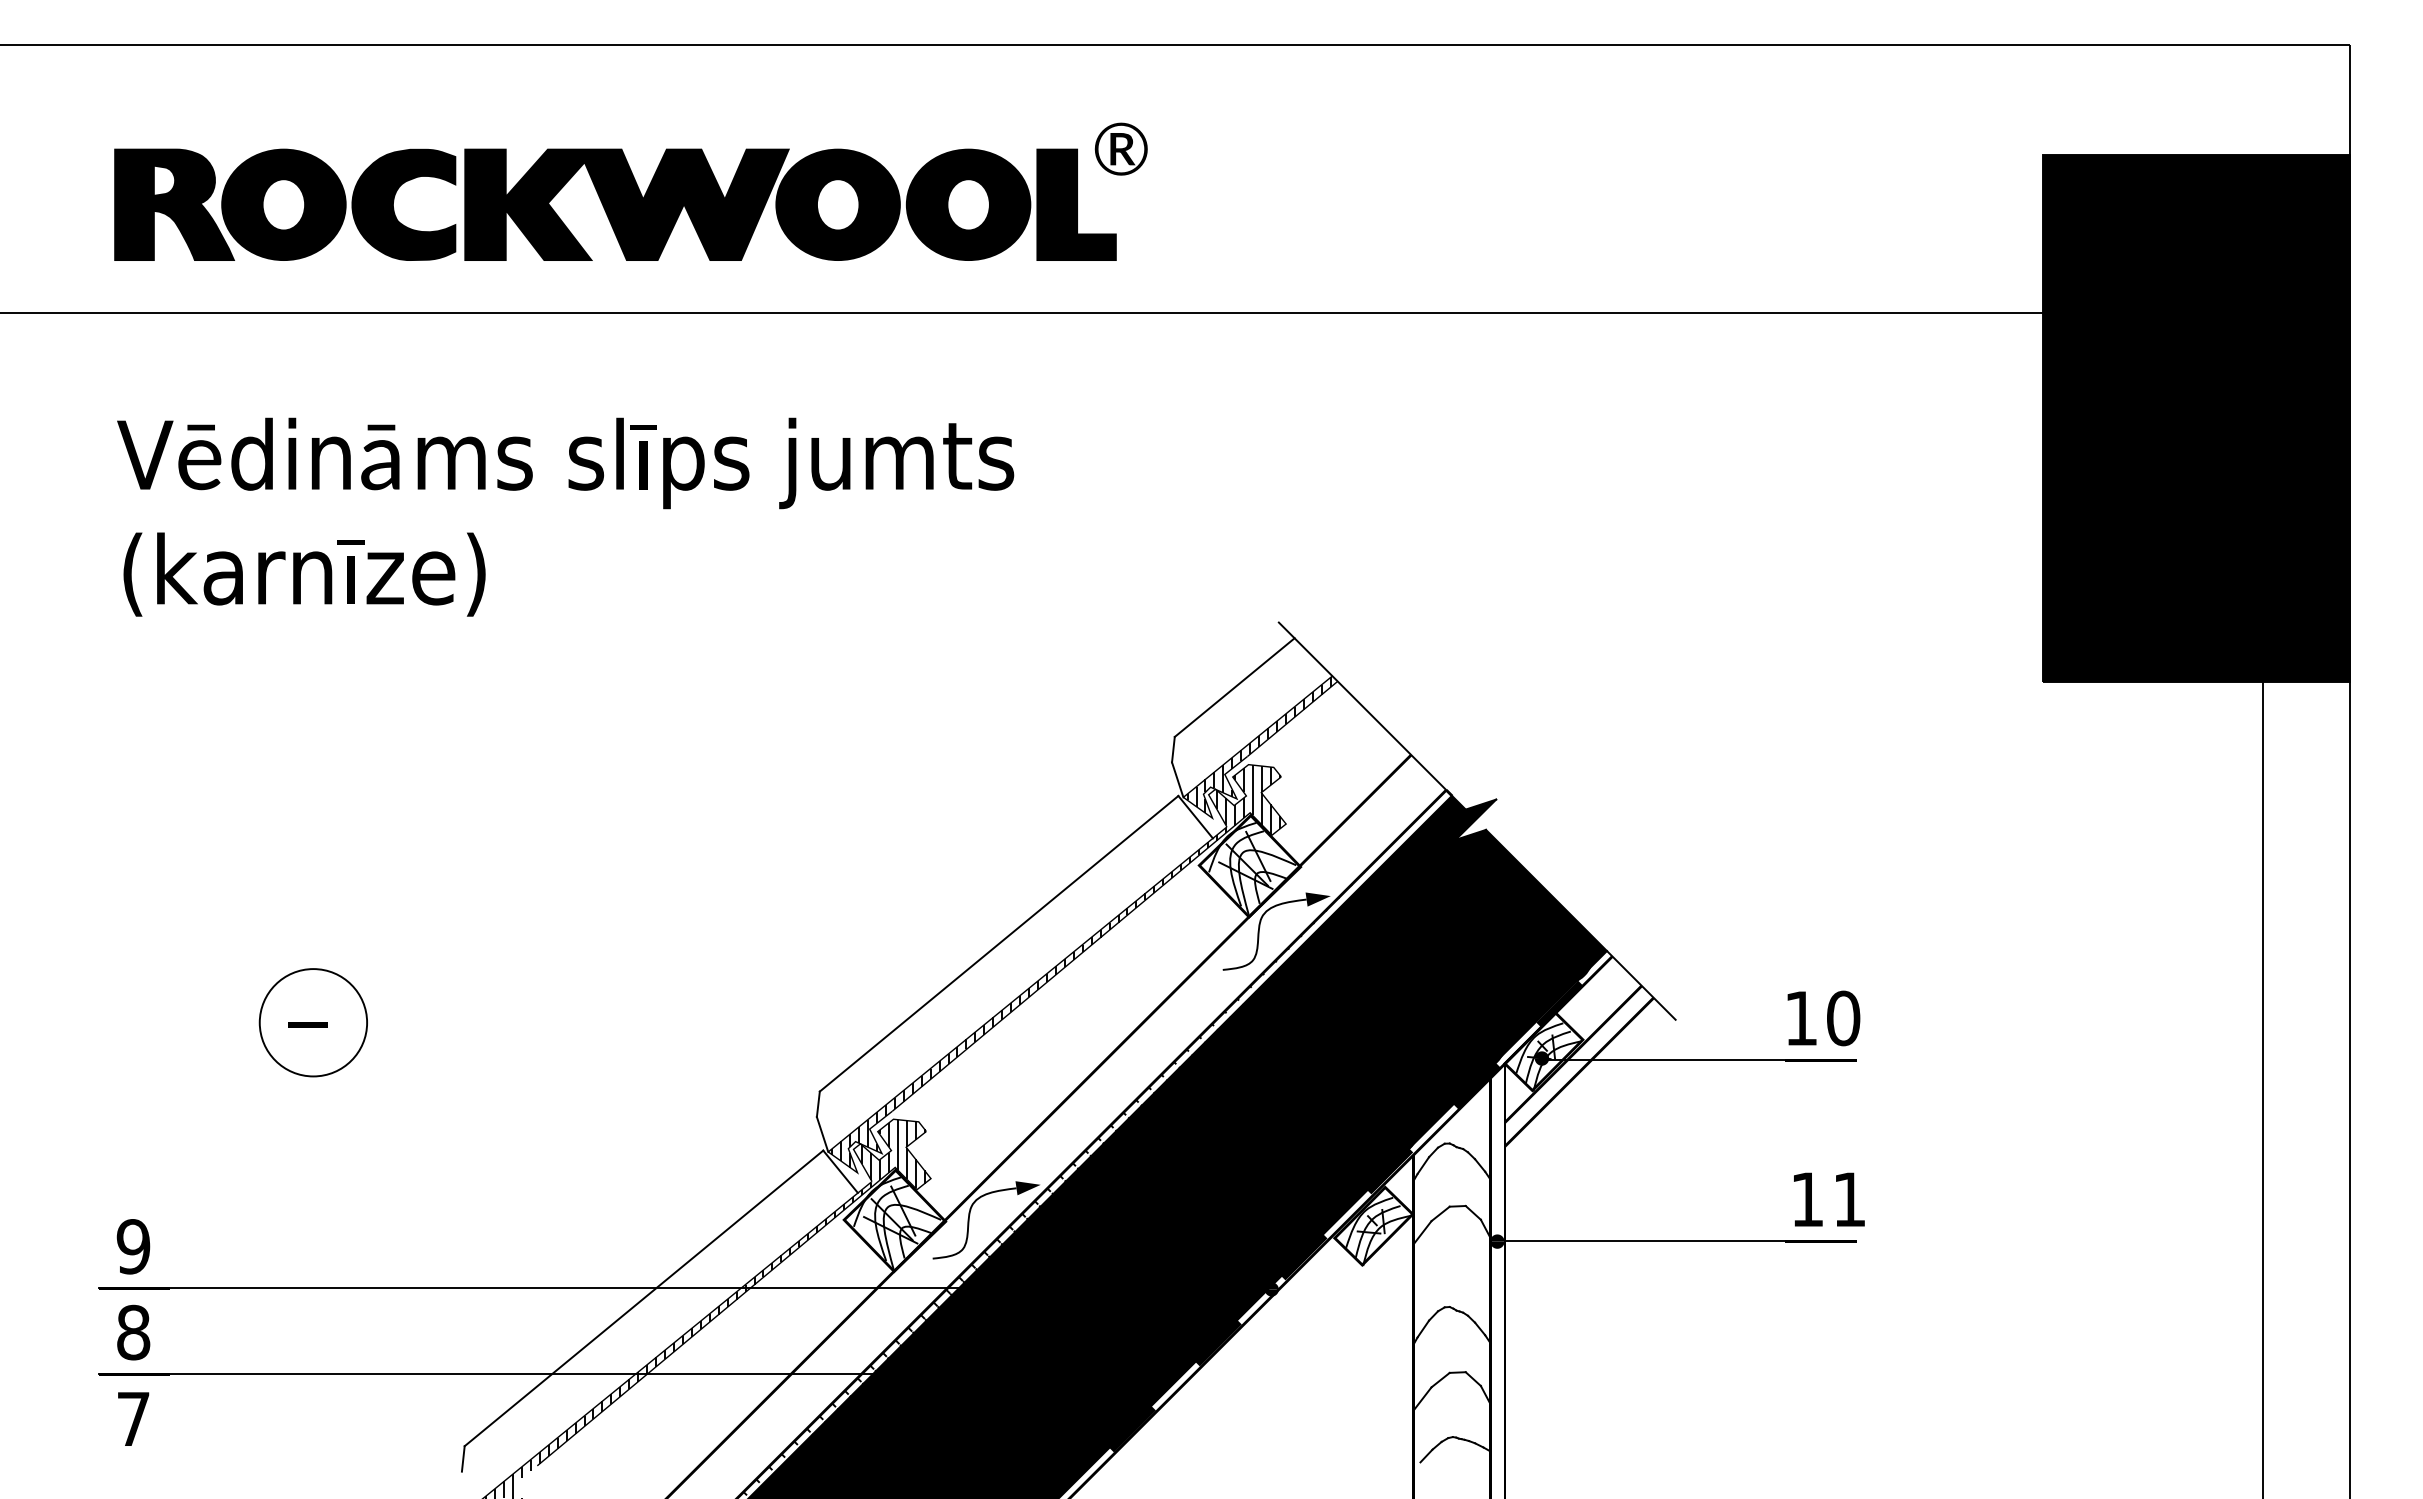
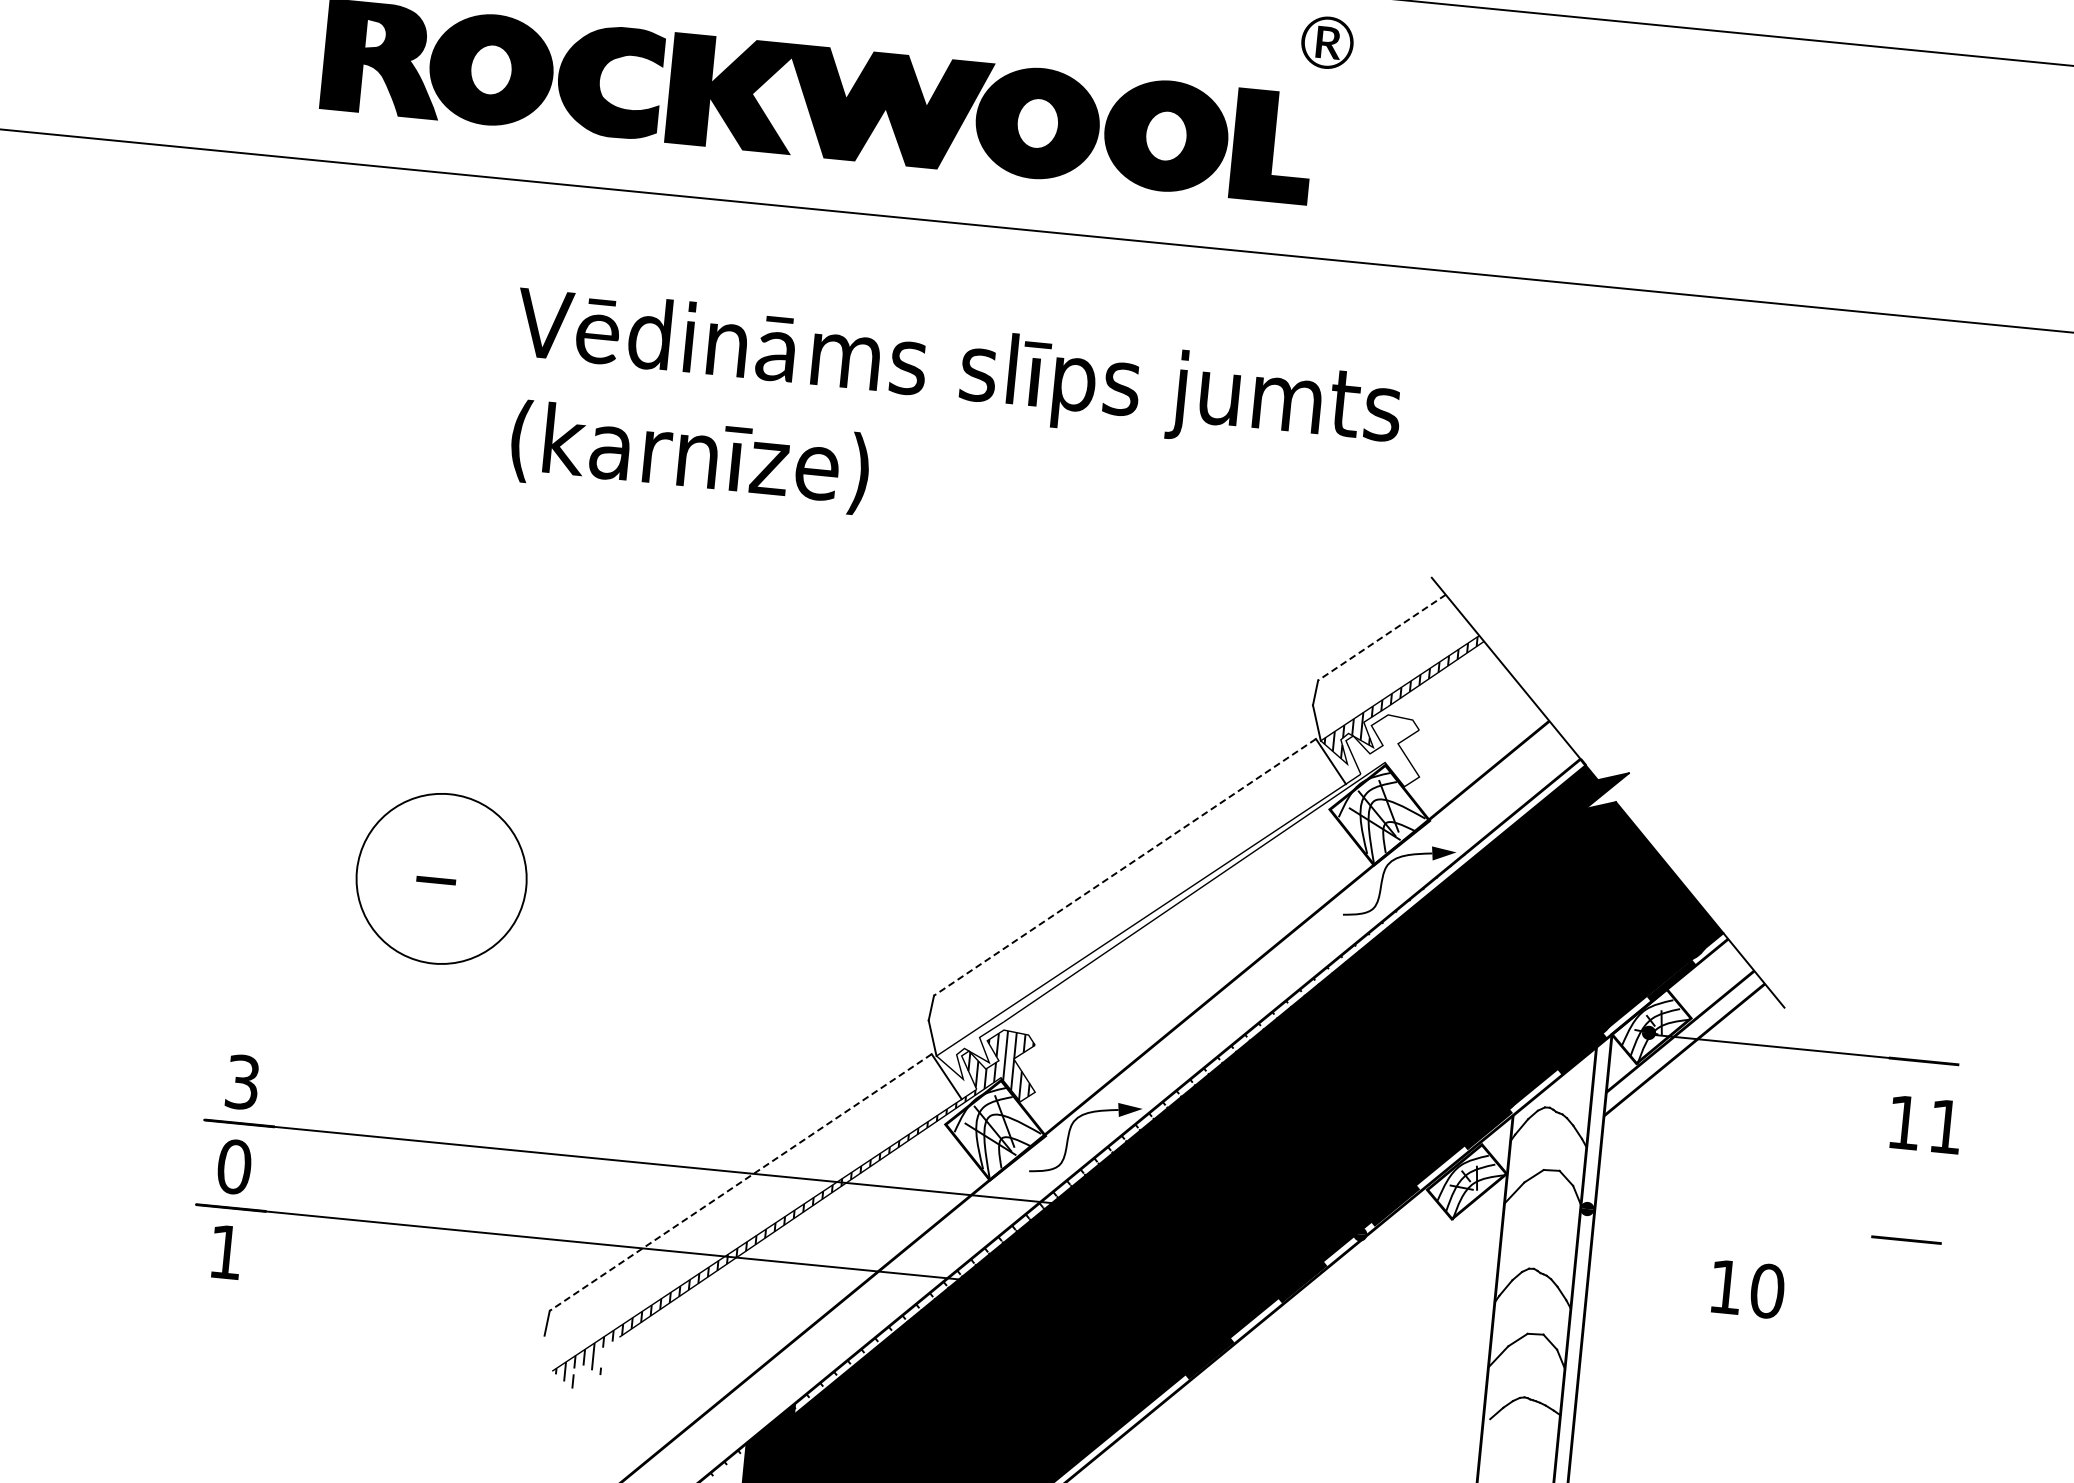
text: (1120, 148) -> (1326, 42), moved
text: (565, 516) -> (952, 425), moved
line: (1234, 687) -> (1381, 637), solid -> dashed
line: (998, 944) -> (1124, 867), solid -> dashed
hatch: (1055, 966) -> (1178, 895), removed
text: (1823, 1018) -> (1747, 1289), moved
circle: (313, 1022) -> (441, 878), size x1.6
text: (1829, 1199) -> (1926, 1124), moved
line: (1644, 1241) -> (1732, 1223), removed
text: (133, 1246) -> (242, 1082), 9 -> 3
line: (643, 1298) -> (740, 1182), solid -> dashed
text: (133, 1332) -> (234, 1166), 8 -> 0
text: (133, 1418) -> (226, 1251), 7 -> 1

